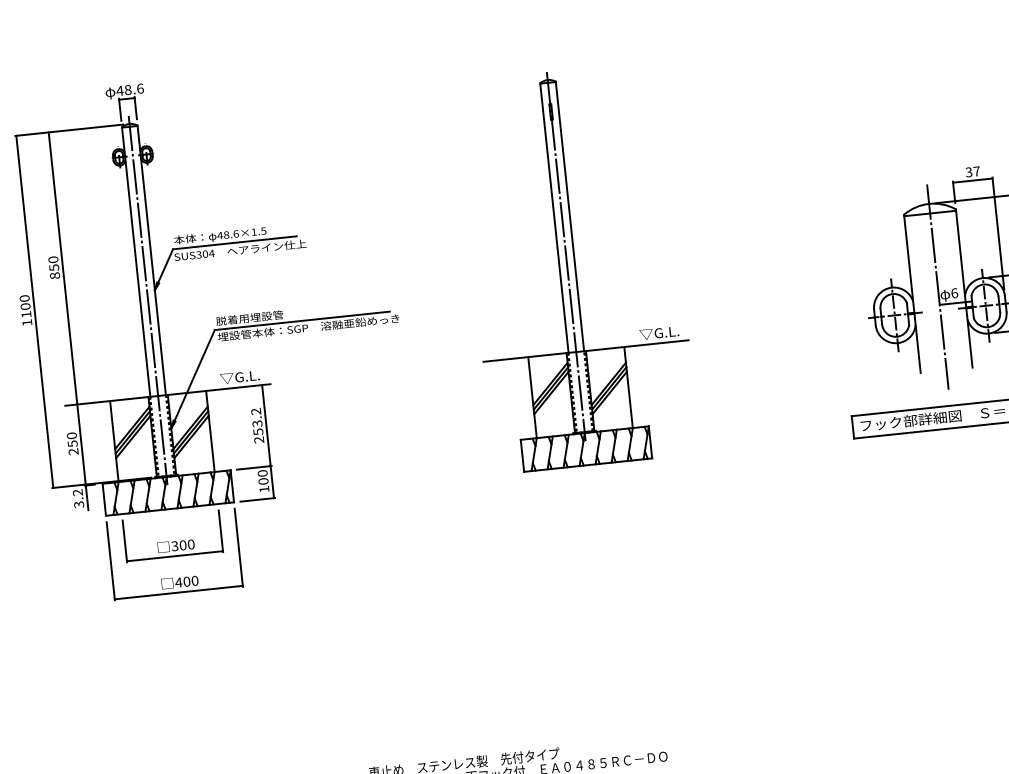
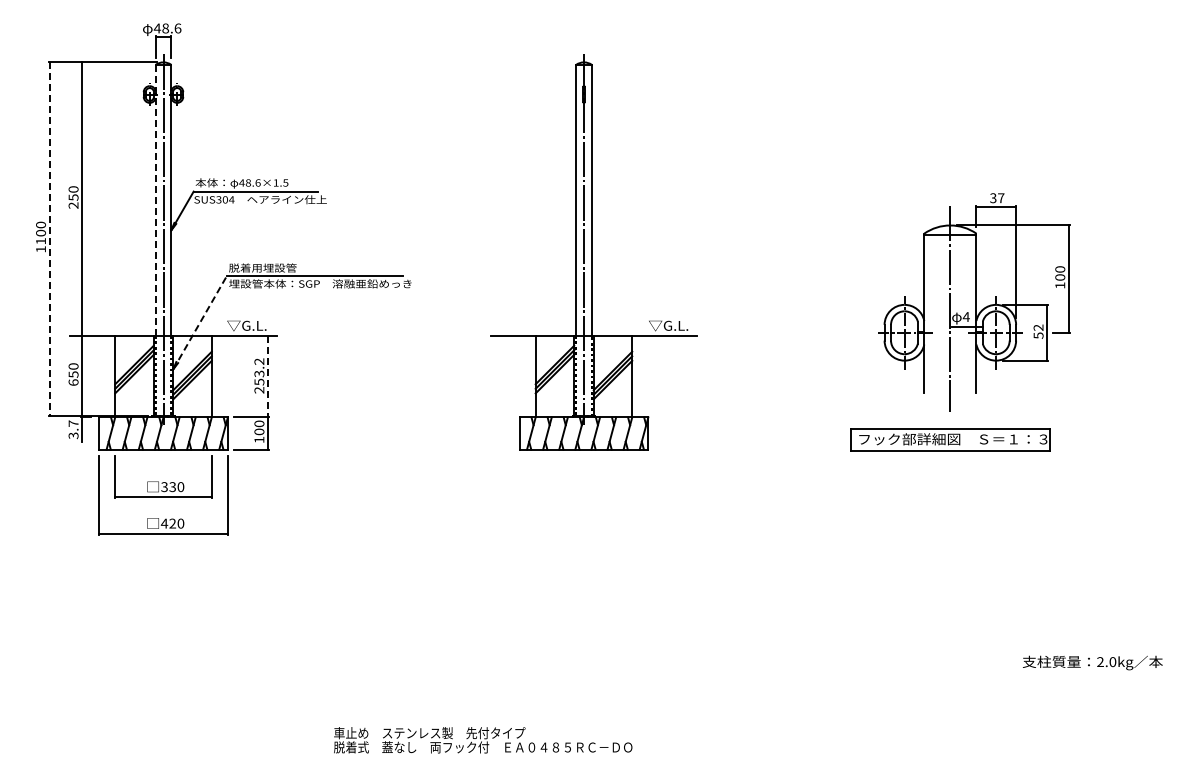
line: (136, 262) -> (155, 200), solid -> dashed
text: (54, 275) -> (73, 205), 850 -> 250
text: (953, 292) -> (965, 316), 6 -> 4
line: (34, 312) -> (49, 239), solid -> dashed
line: (193, 378) -> (200, 322), solid -> dashed
line: (266, 425) -> (268, 376), solid -> dashed
text: (73, 451) -> (73, 382), 250 -> 650
text: (77, 492) -> (73, 423), 3.2 -> 3.7
text: (182, 544) -> (172, 486), 300 -> 330
text: (186, 581) -> (172, 523), 400 -> 420

